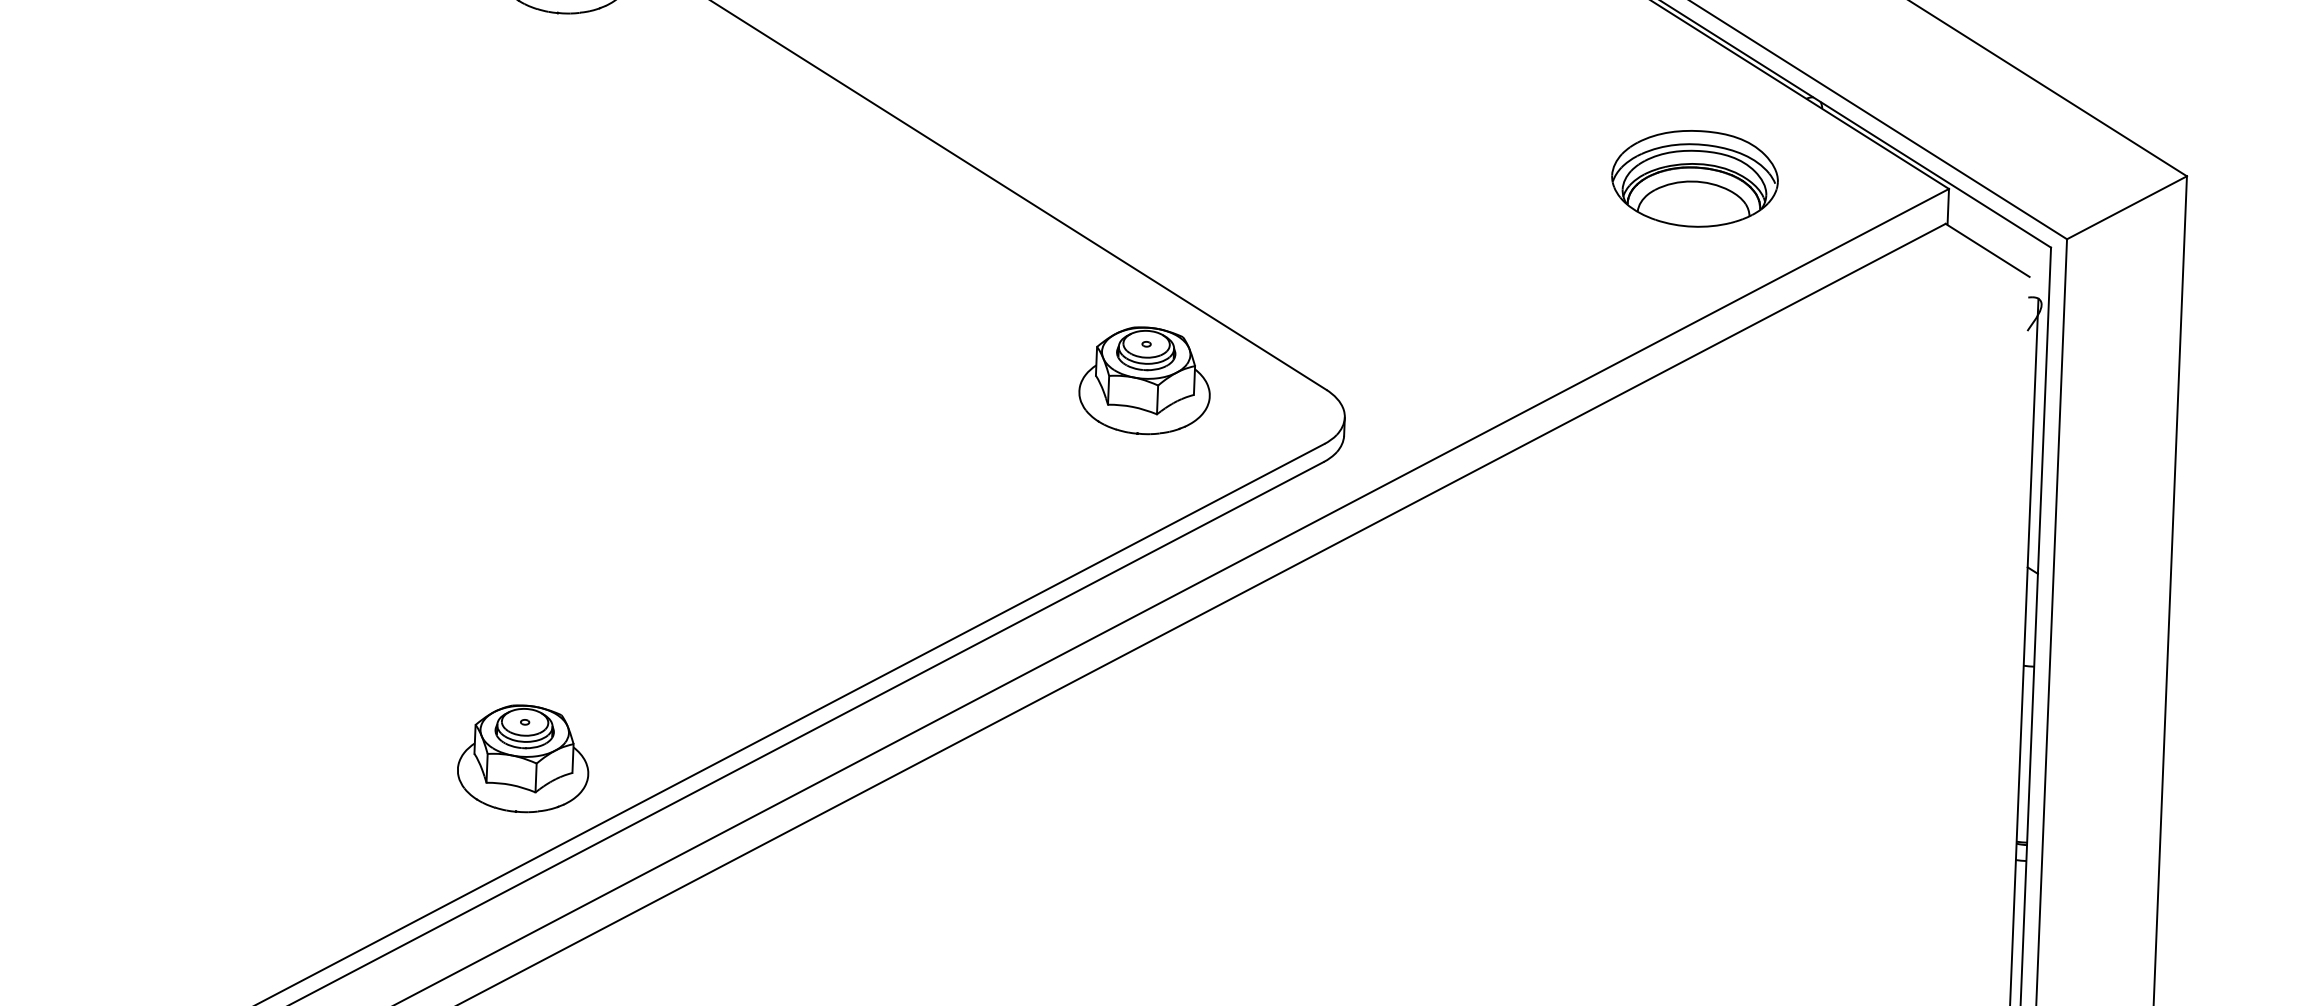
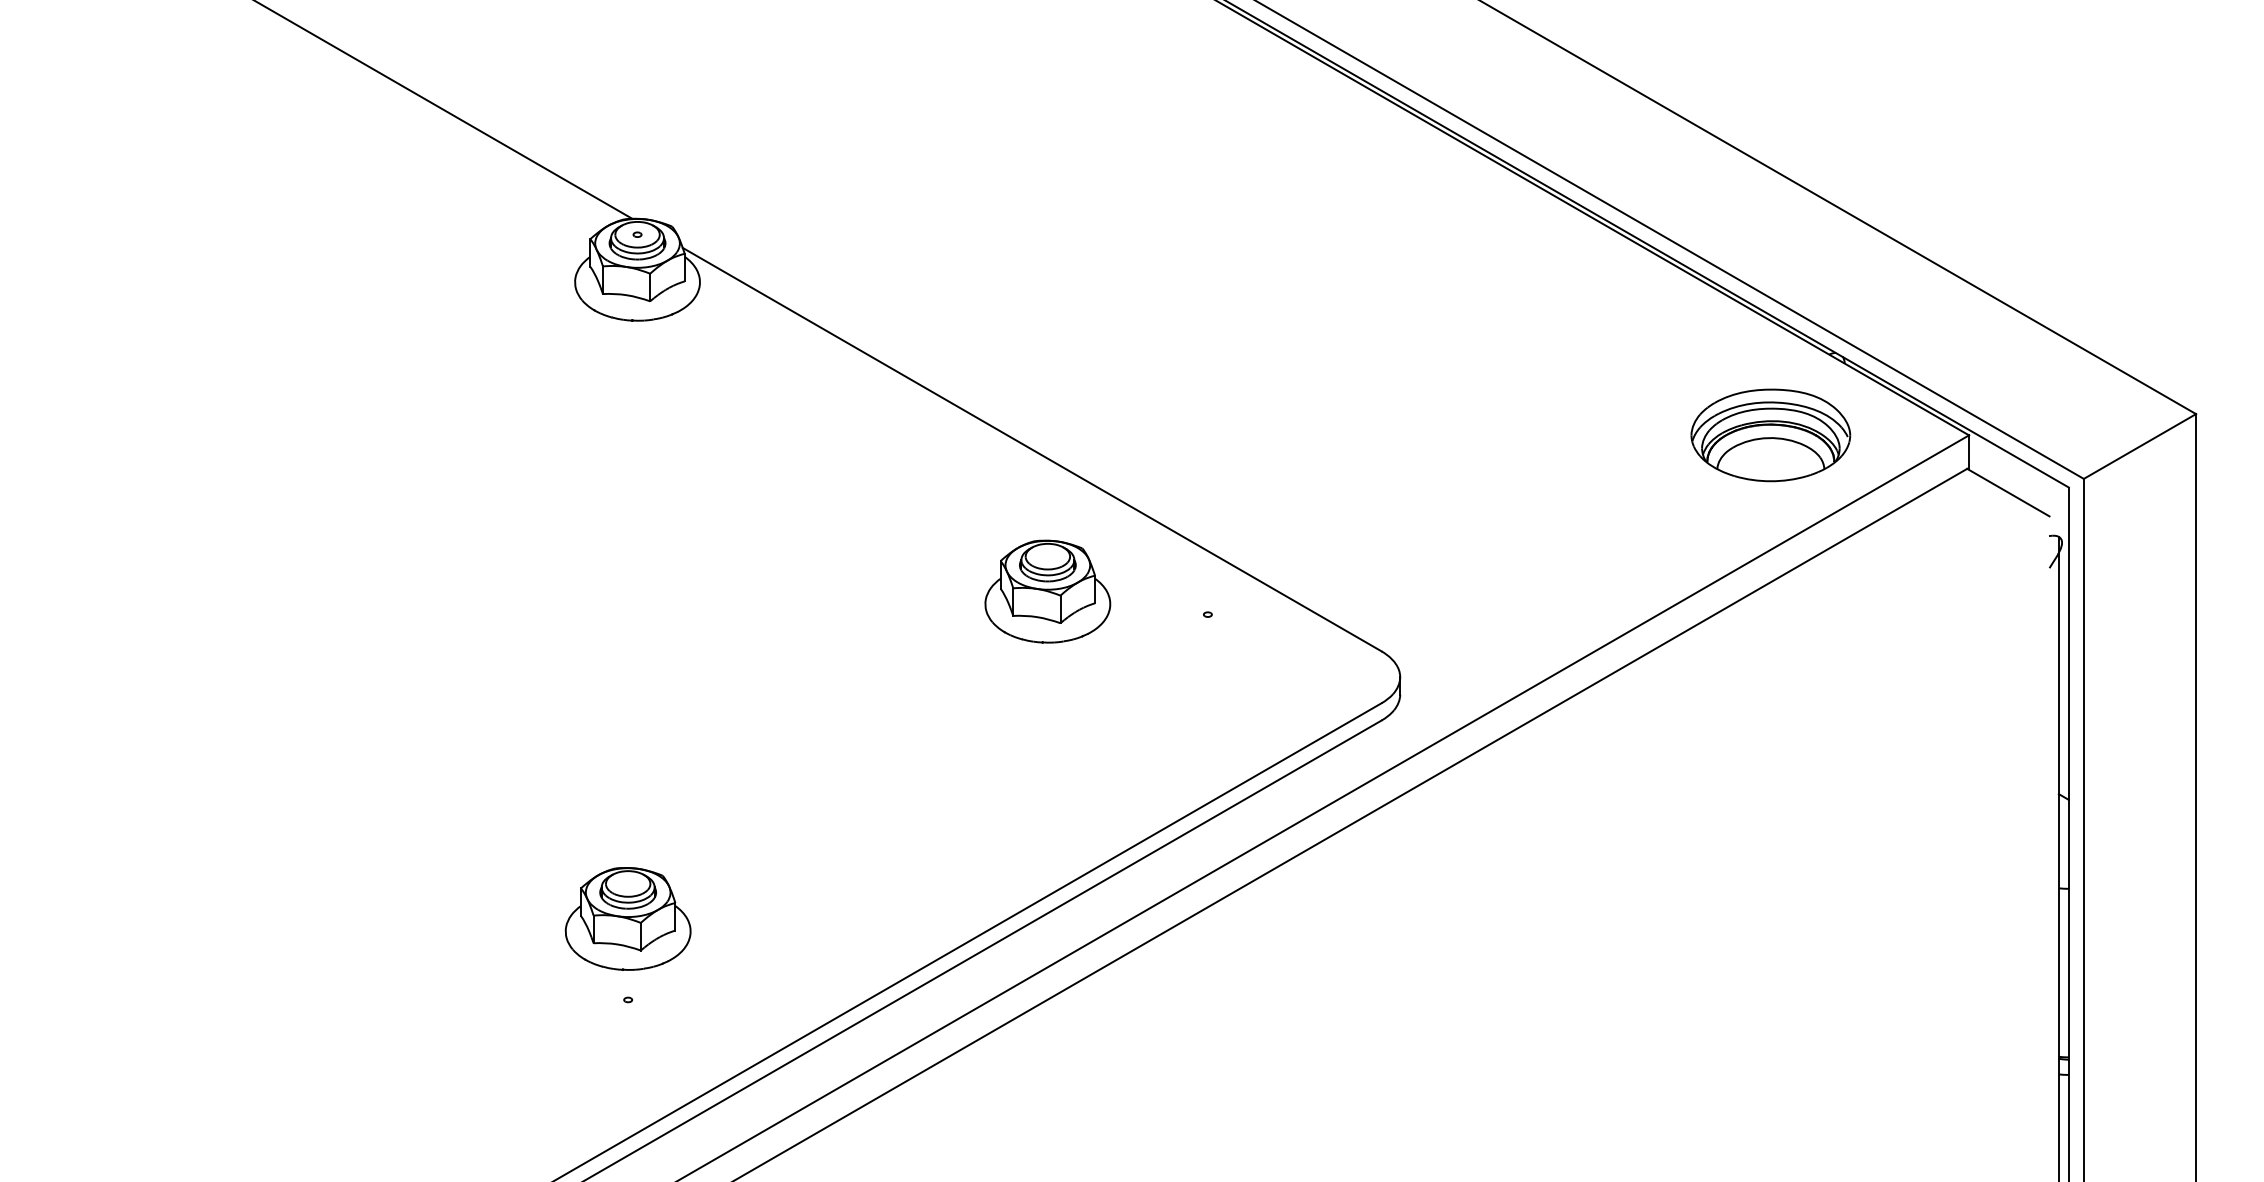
part: (1694, 178) -> (1770, 435), moved
part: (1144, 380) -> (1047, 591), moved
part: (522, 758) -> (627, 918), moved

